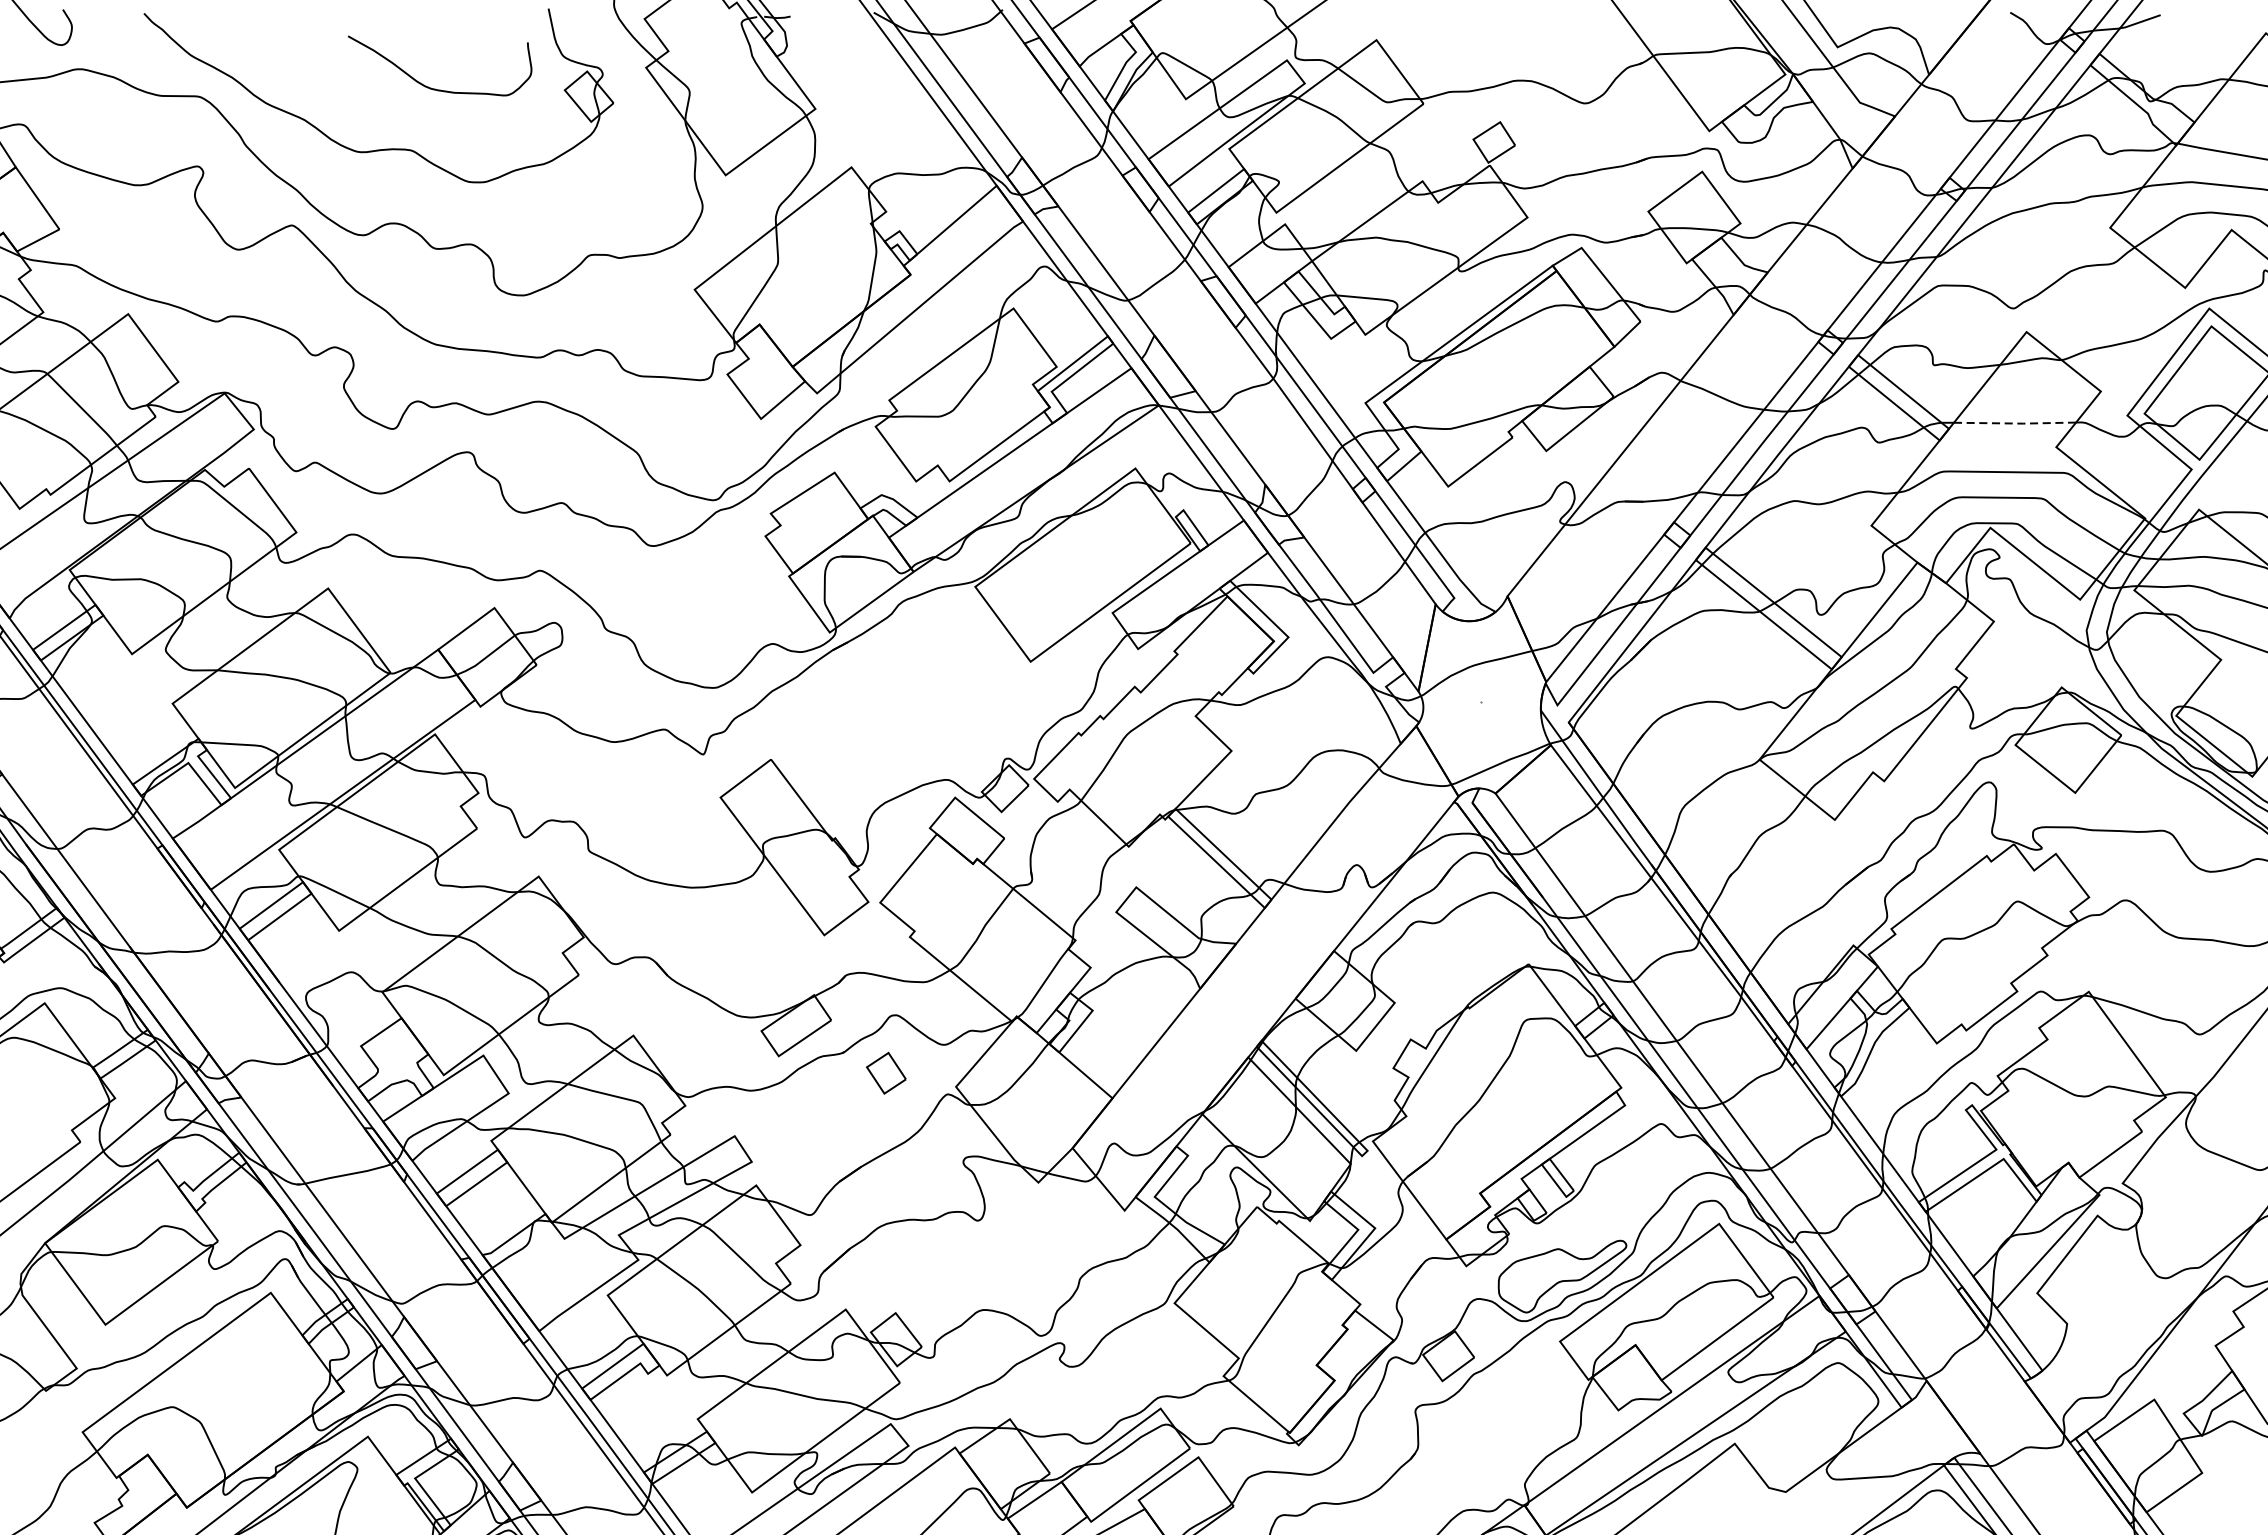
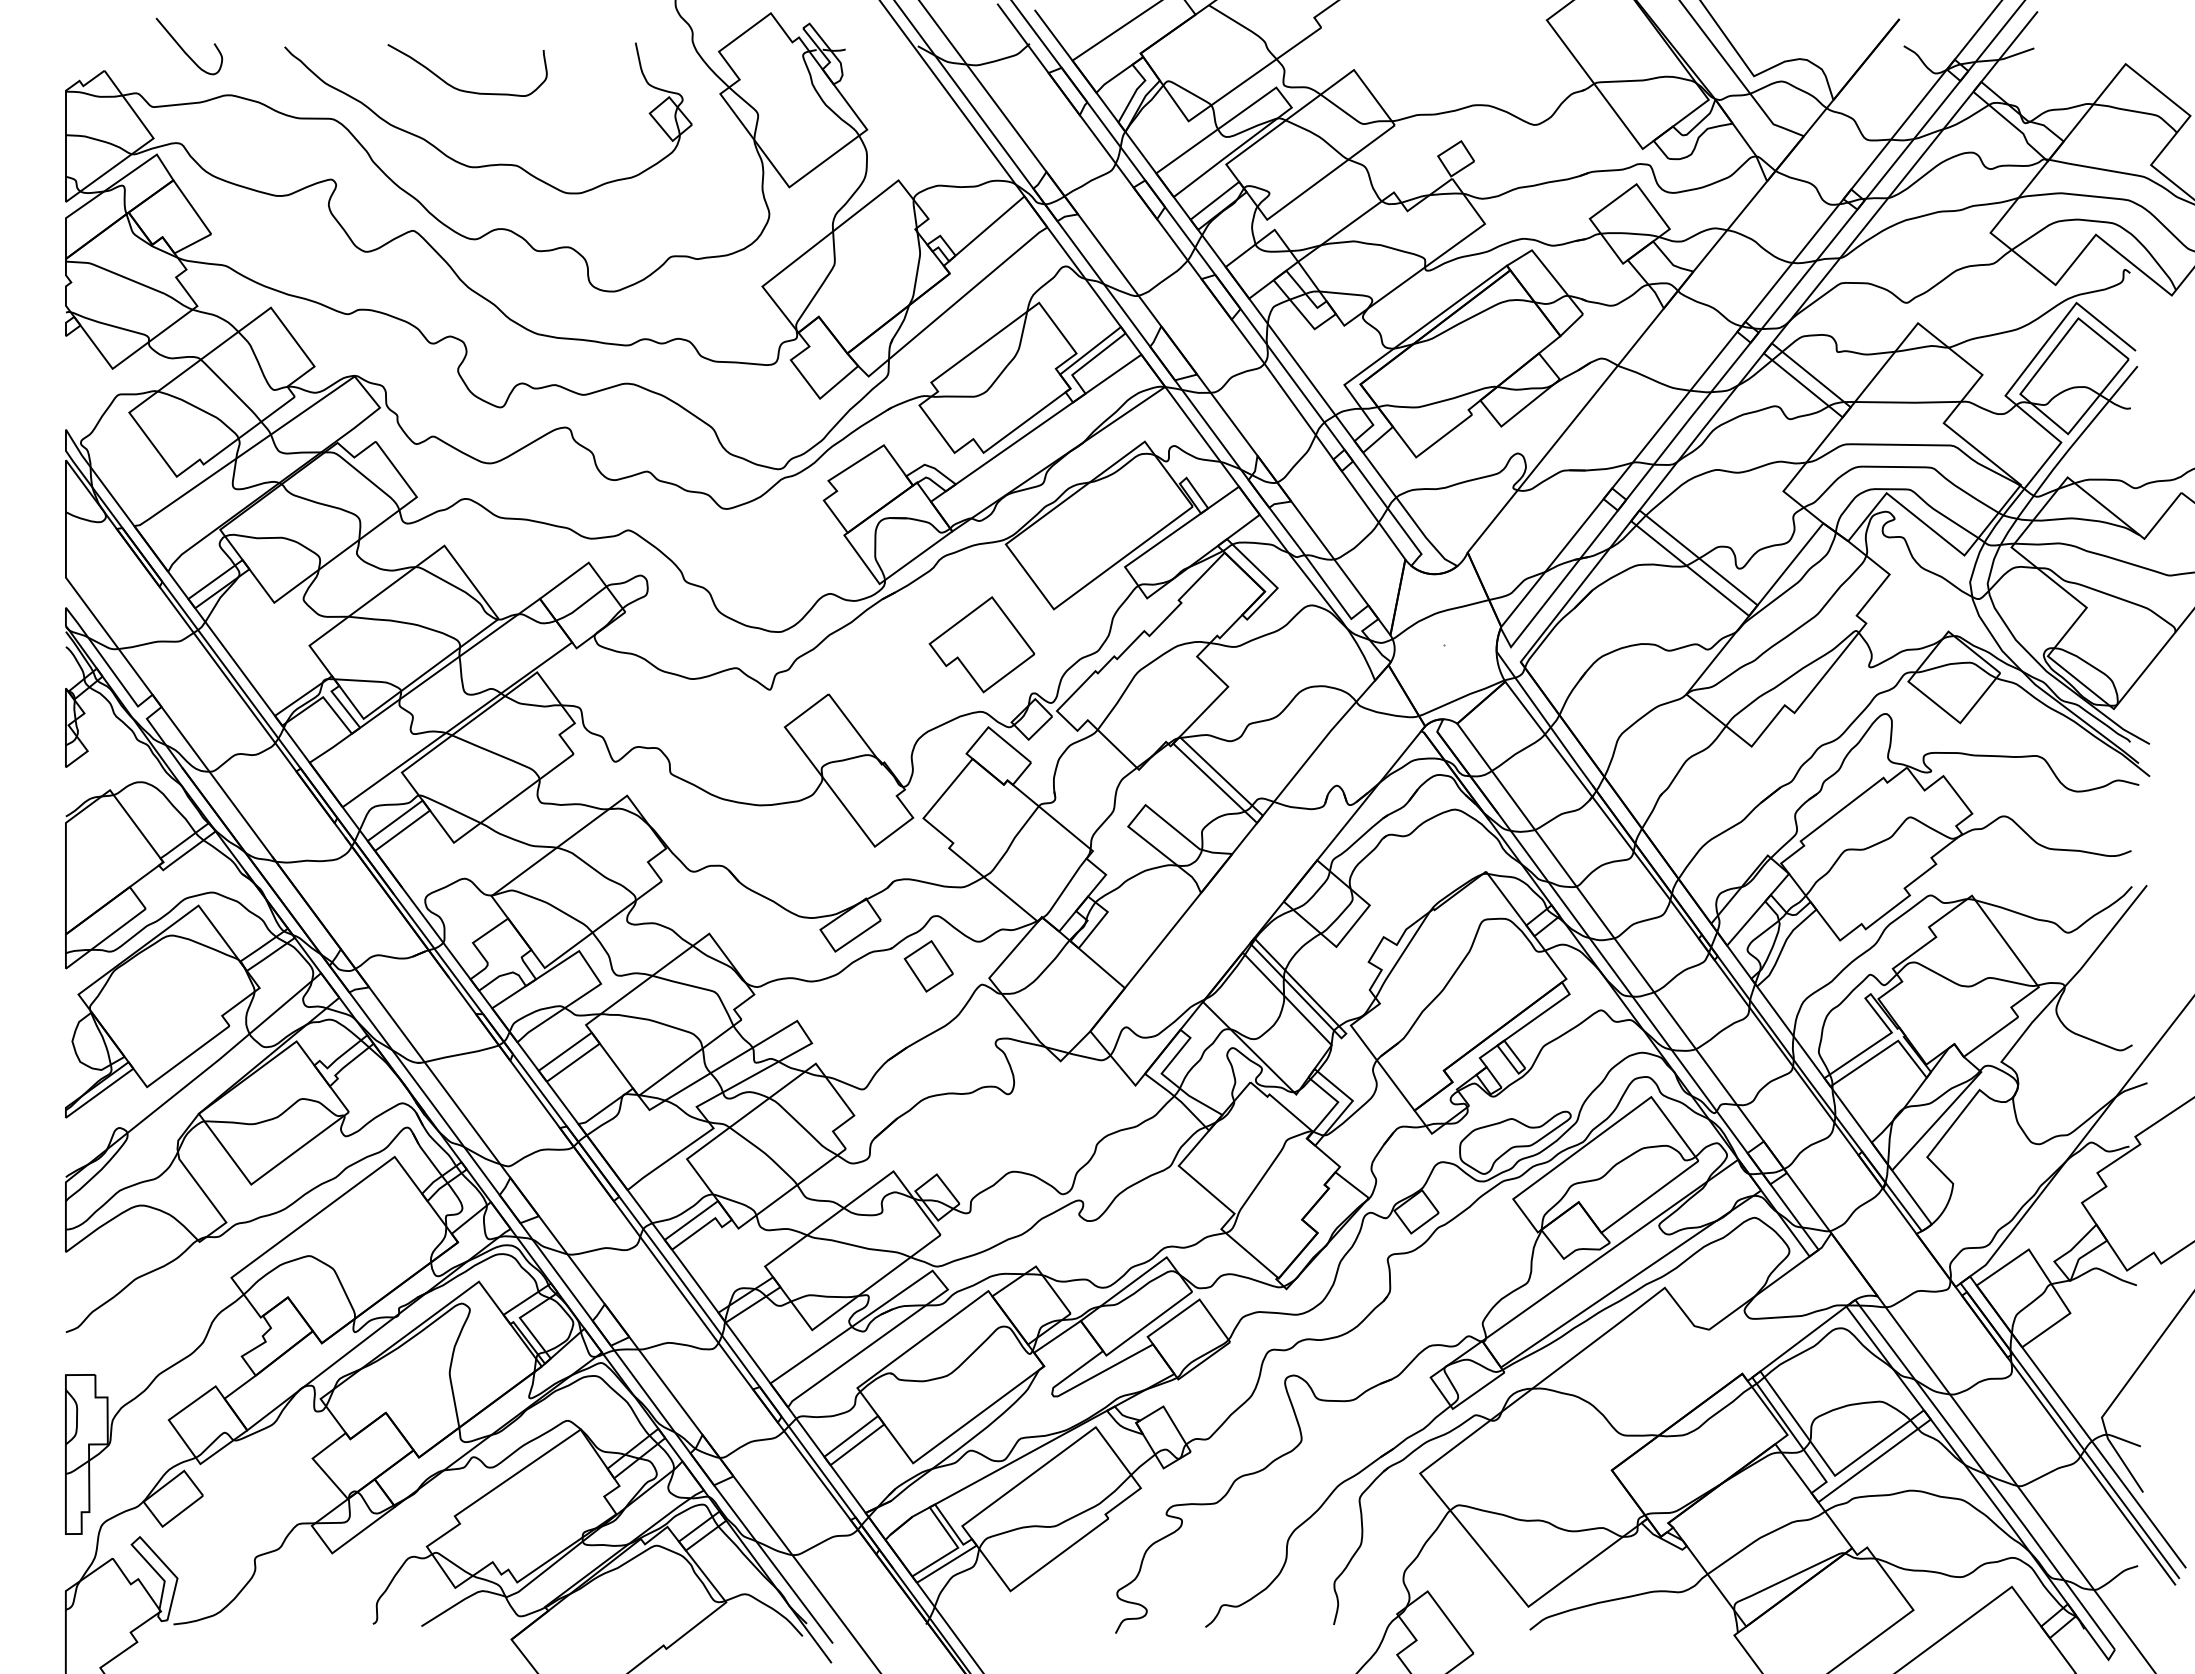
curve: (434, 87) -> (462, 89), moved
line: (2015, 423) -> (1908, 402), dashed -> solid
part: (947, 702) -> (981, 644), added
part: (886, 1073) -> (928, 966), size x1.43

